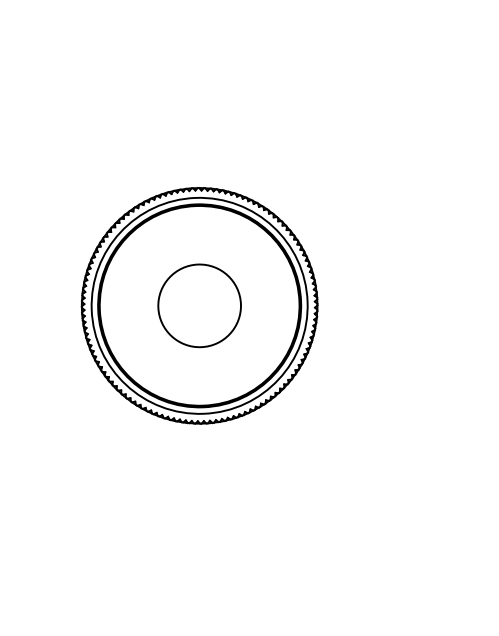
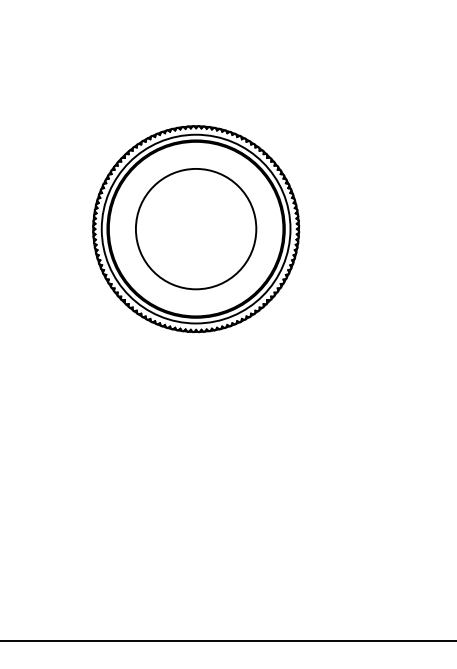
circle: (198, 305) -> (195, 228), size x1.67

